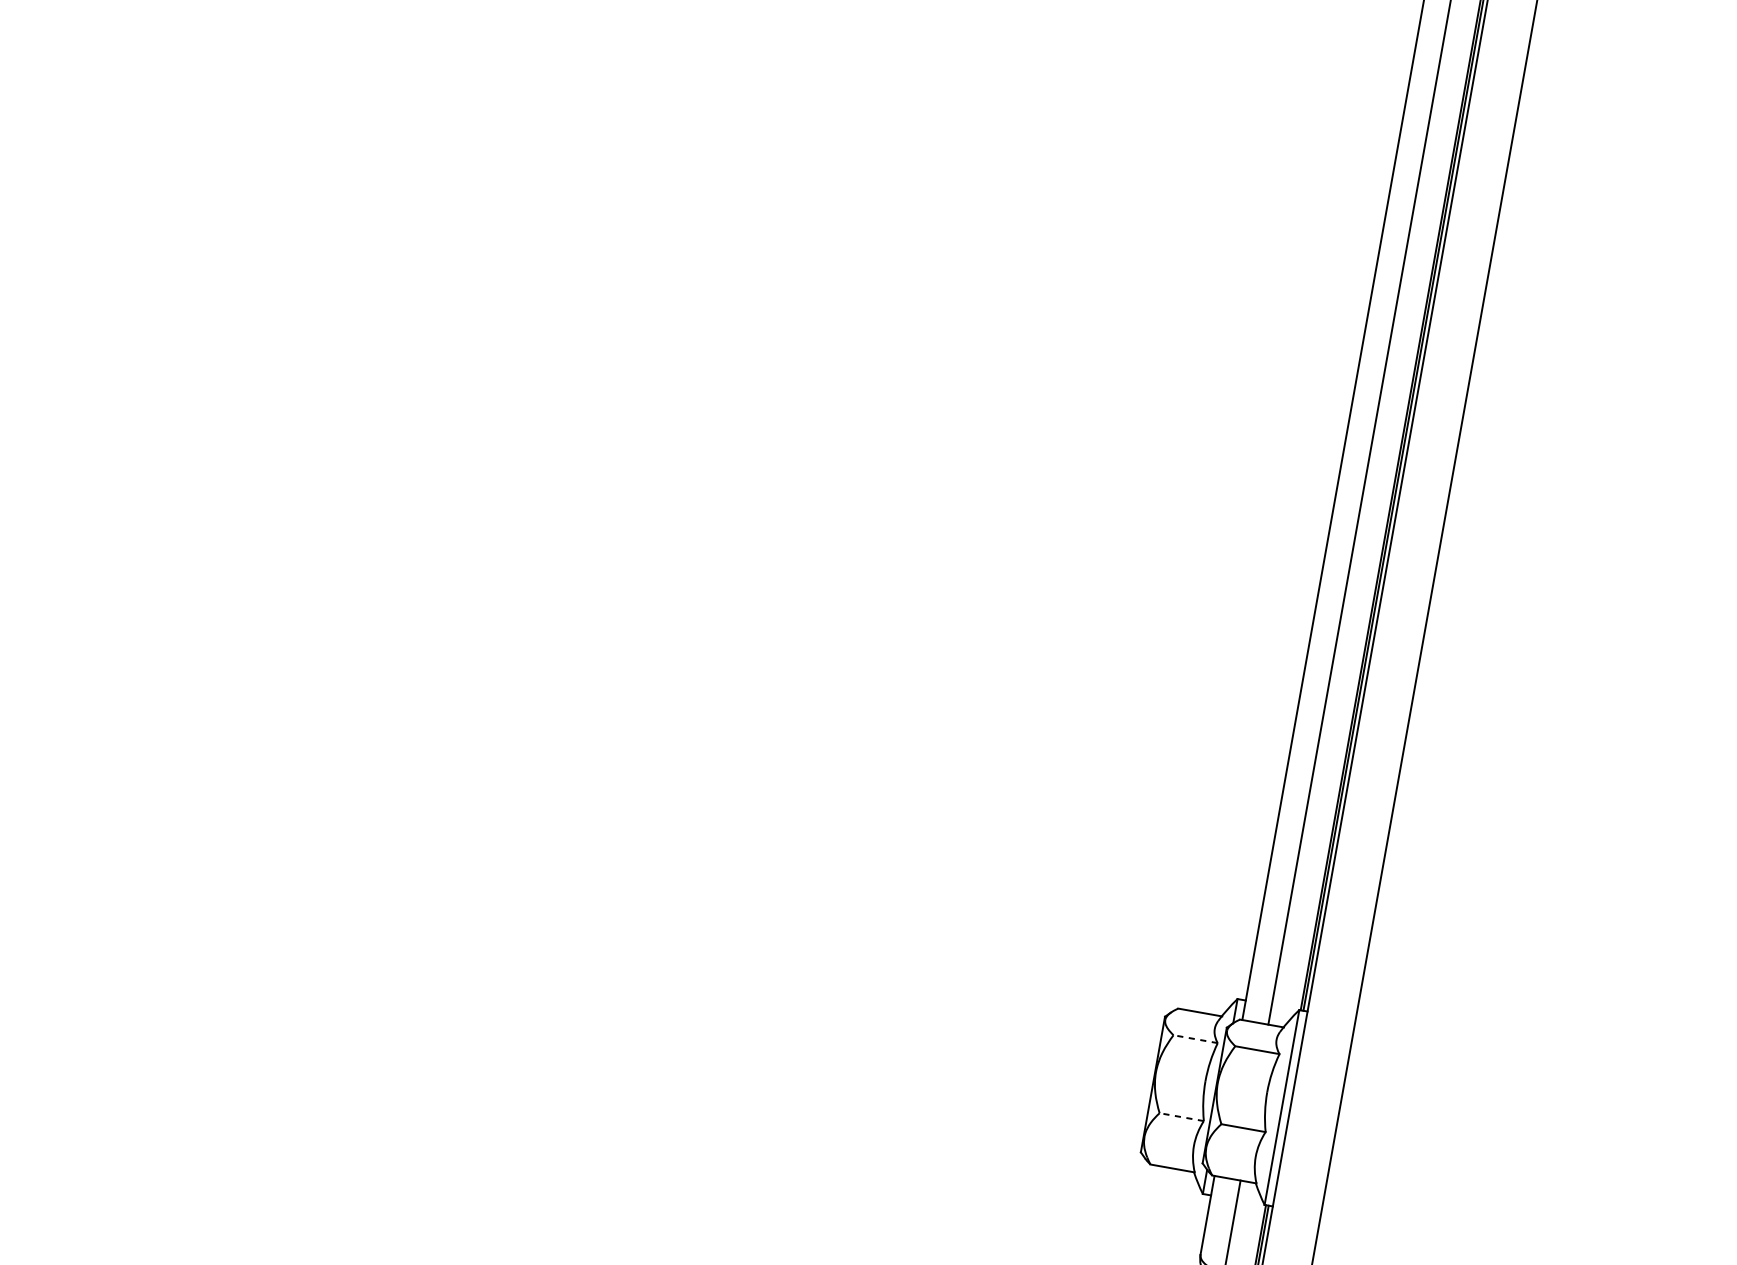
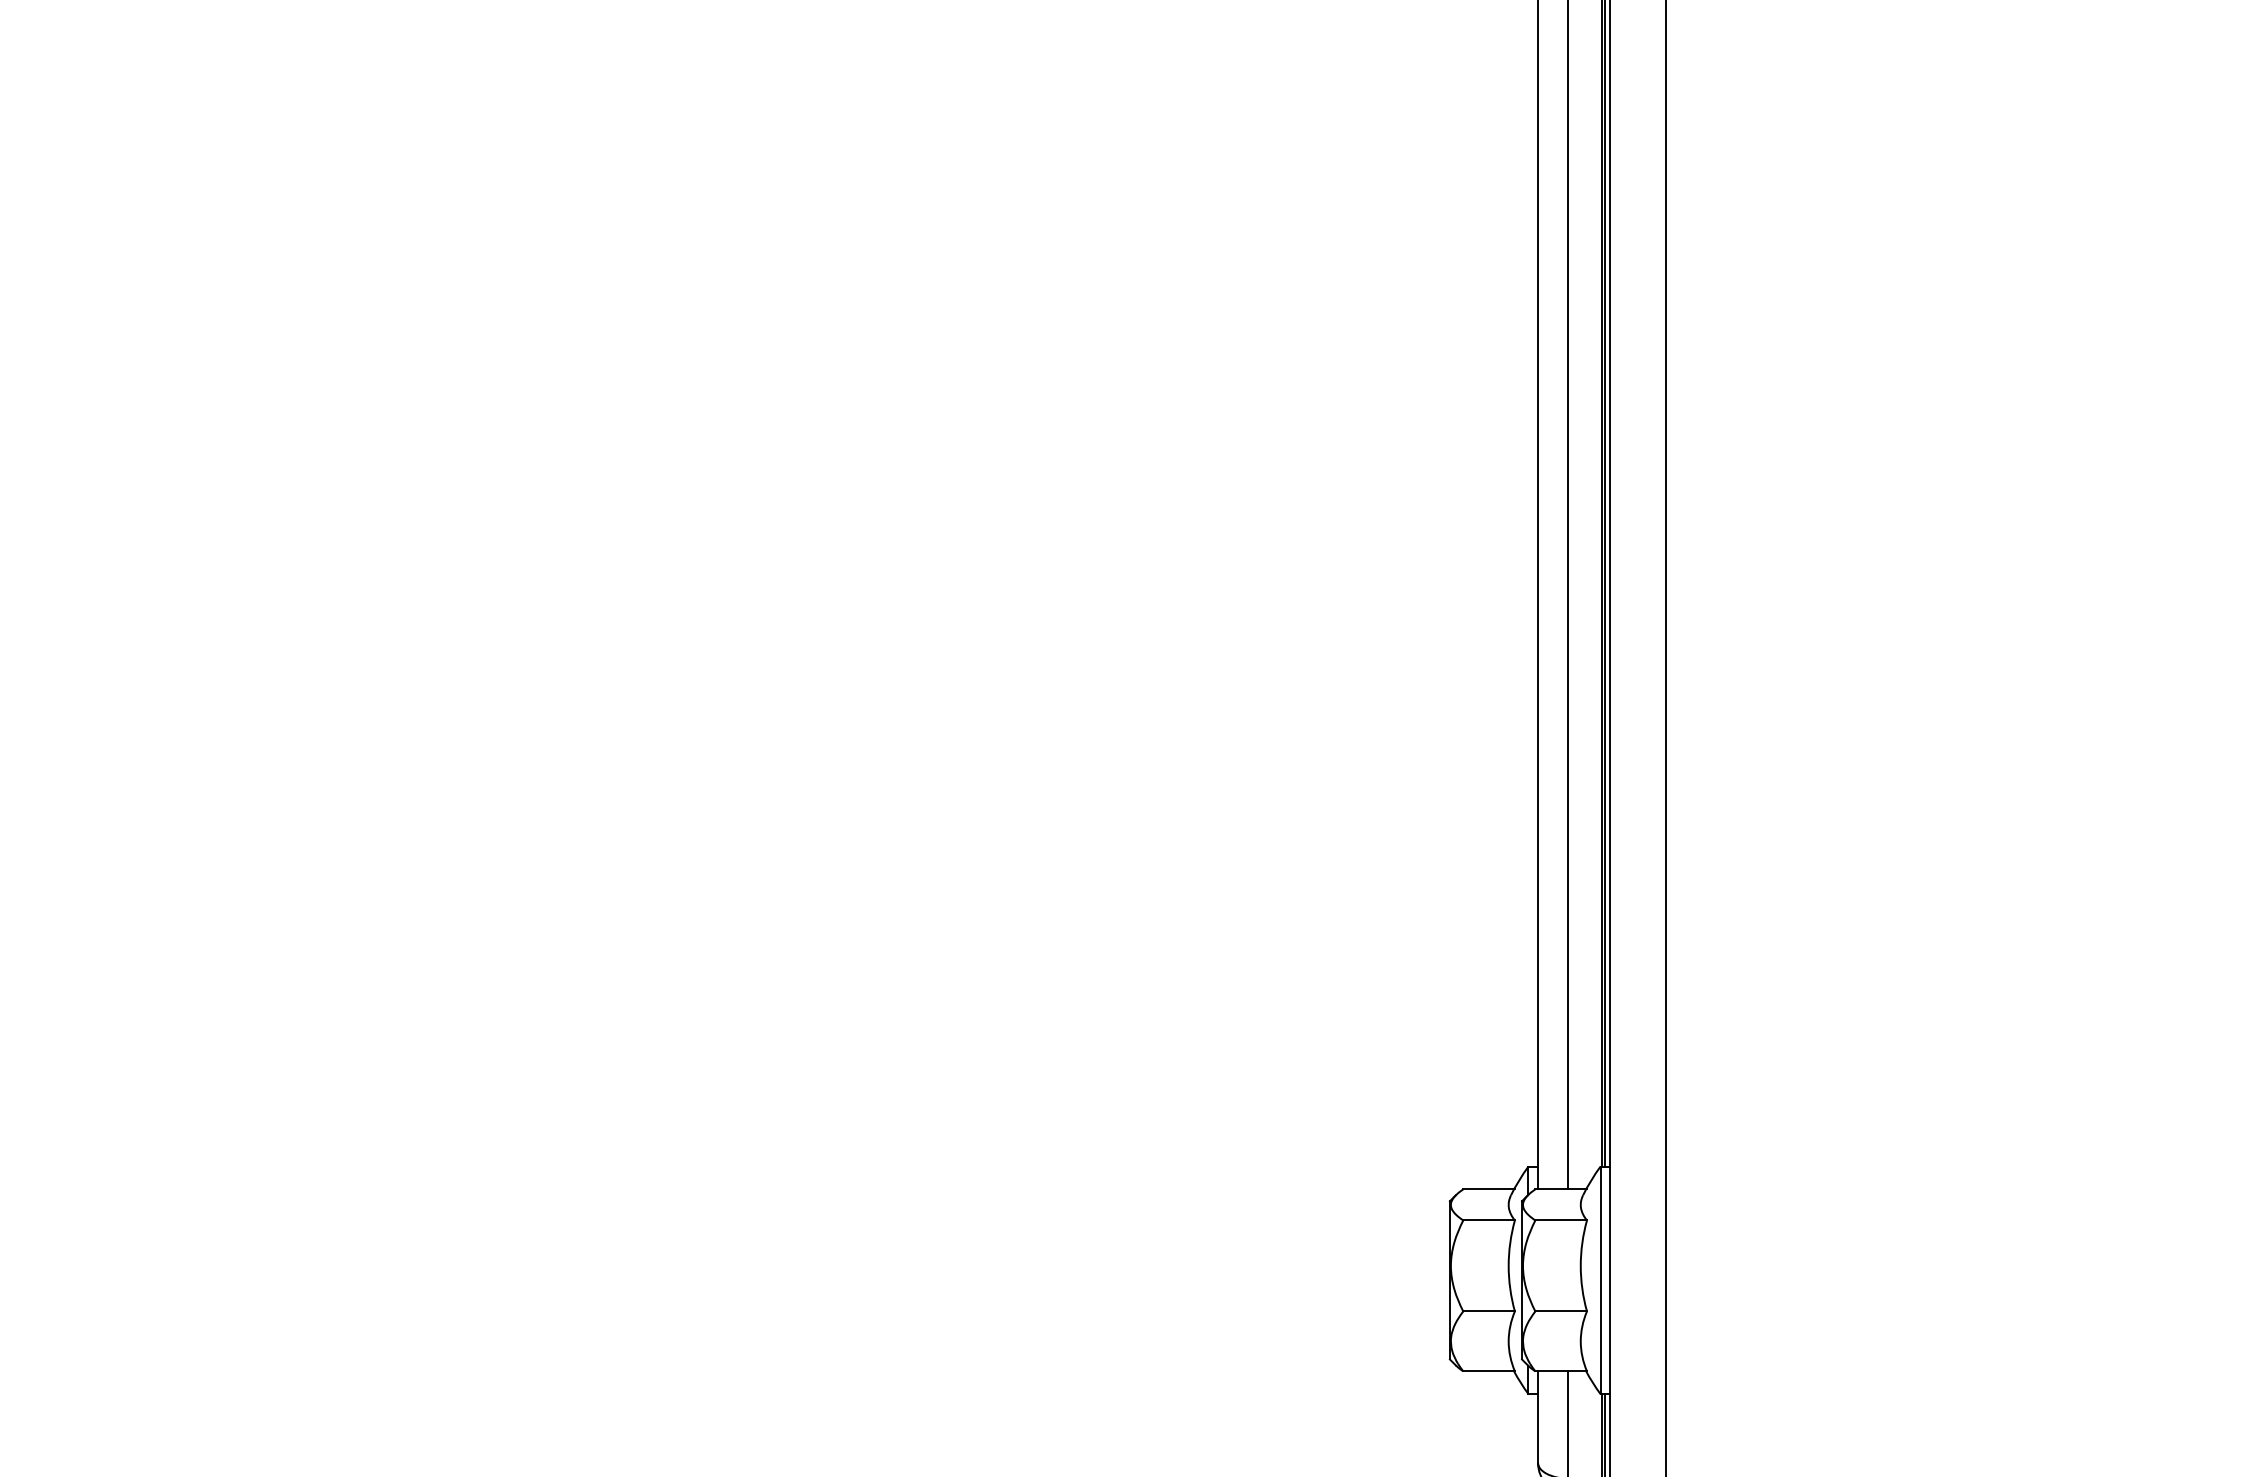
line: (1195, 1039) -> (1489, 1220), dashed -> solid
line: (1182, 1117) -> (1489, 1311), dashed -> solid

